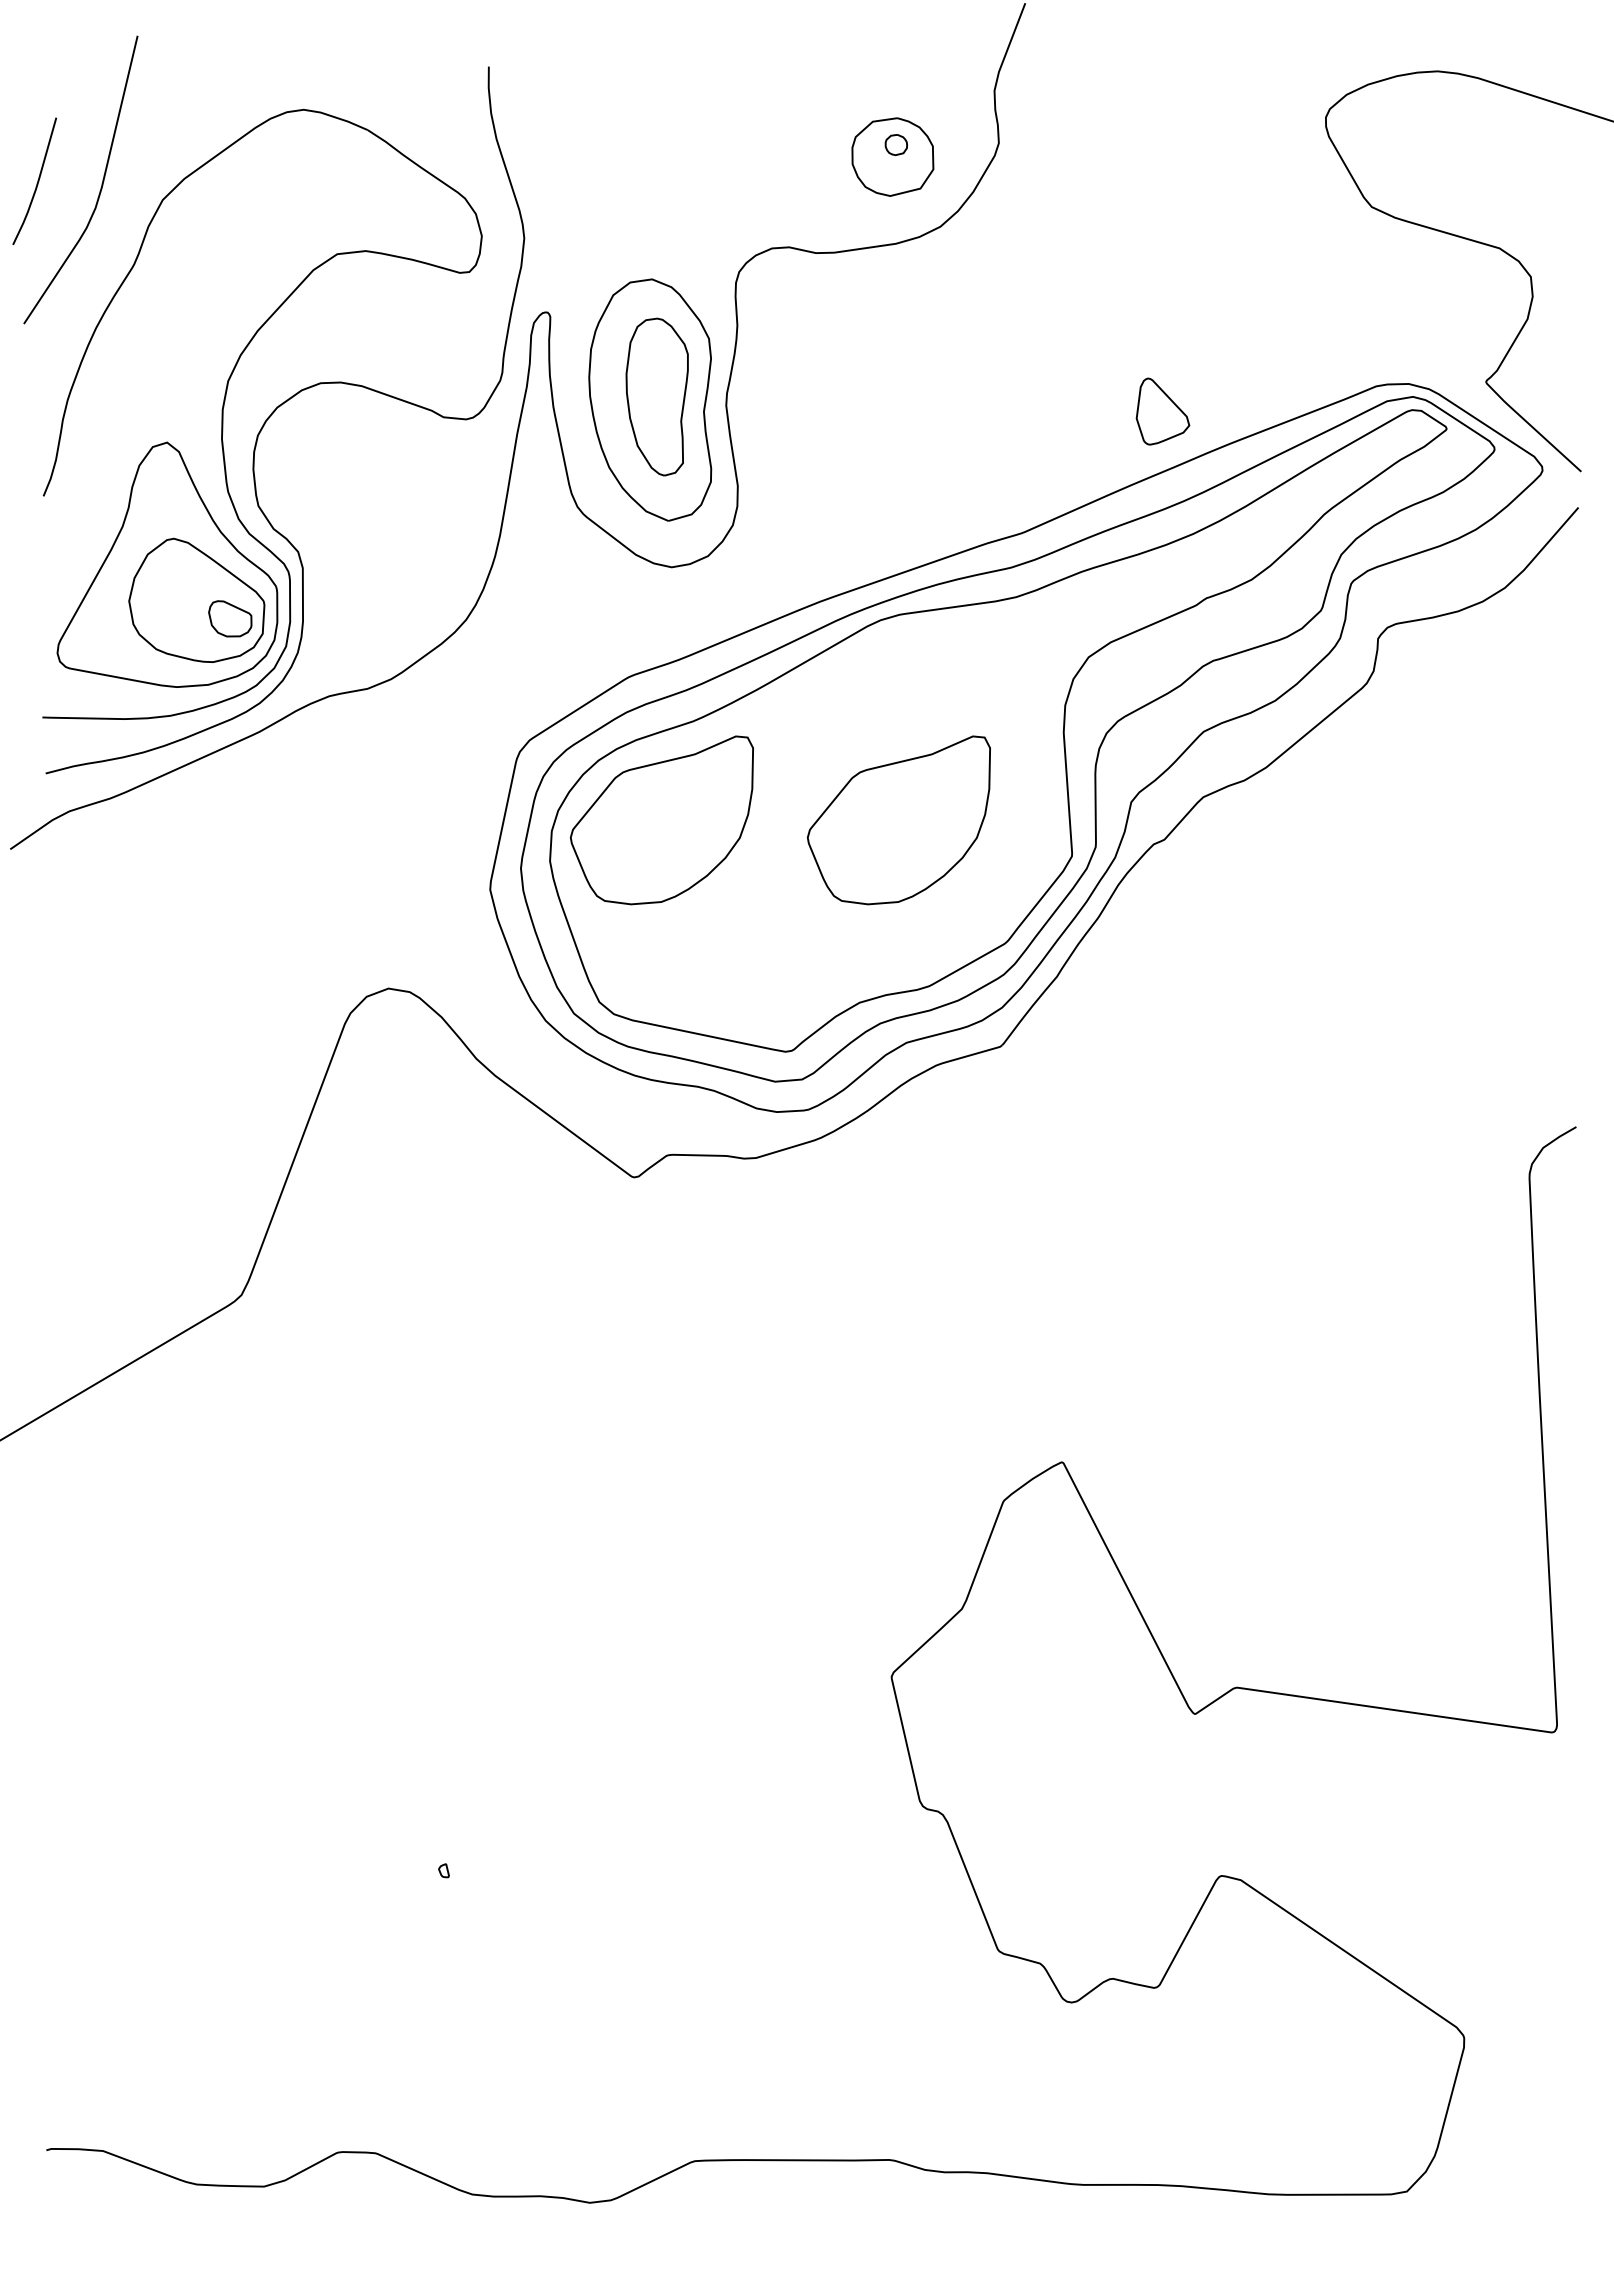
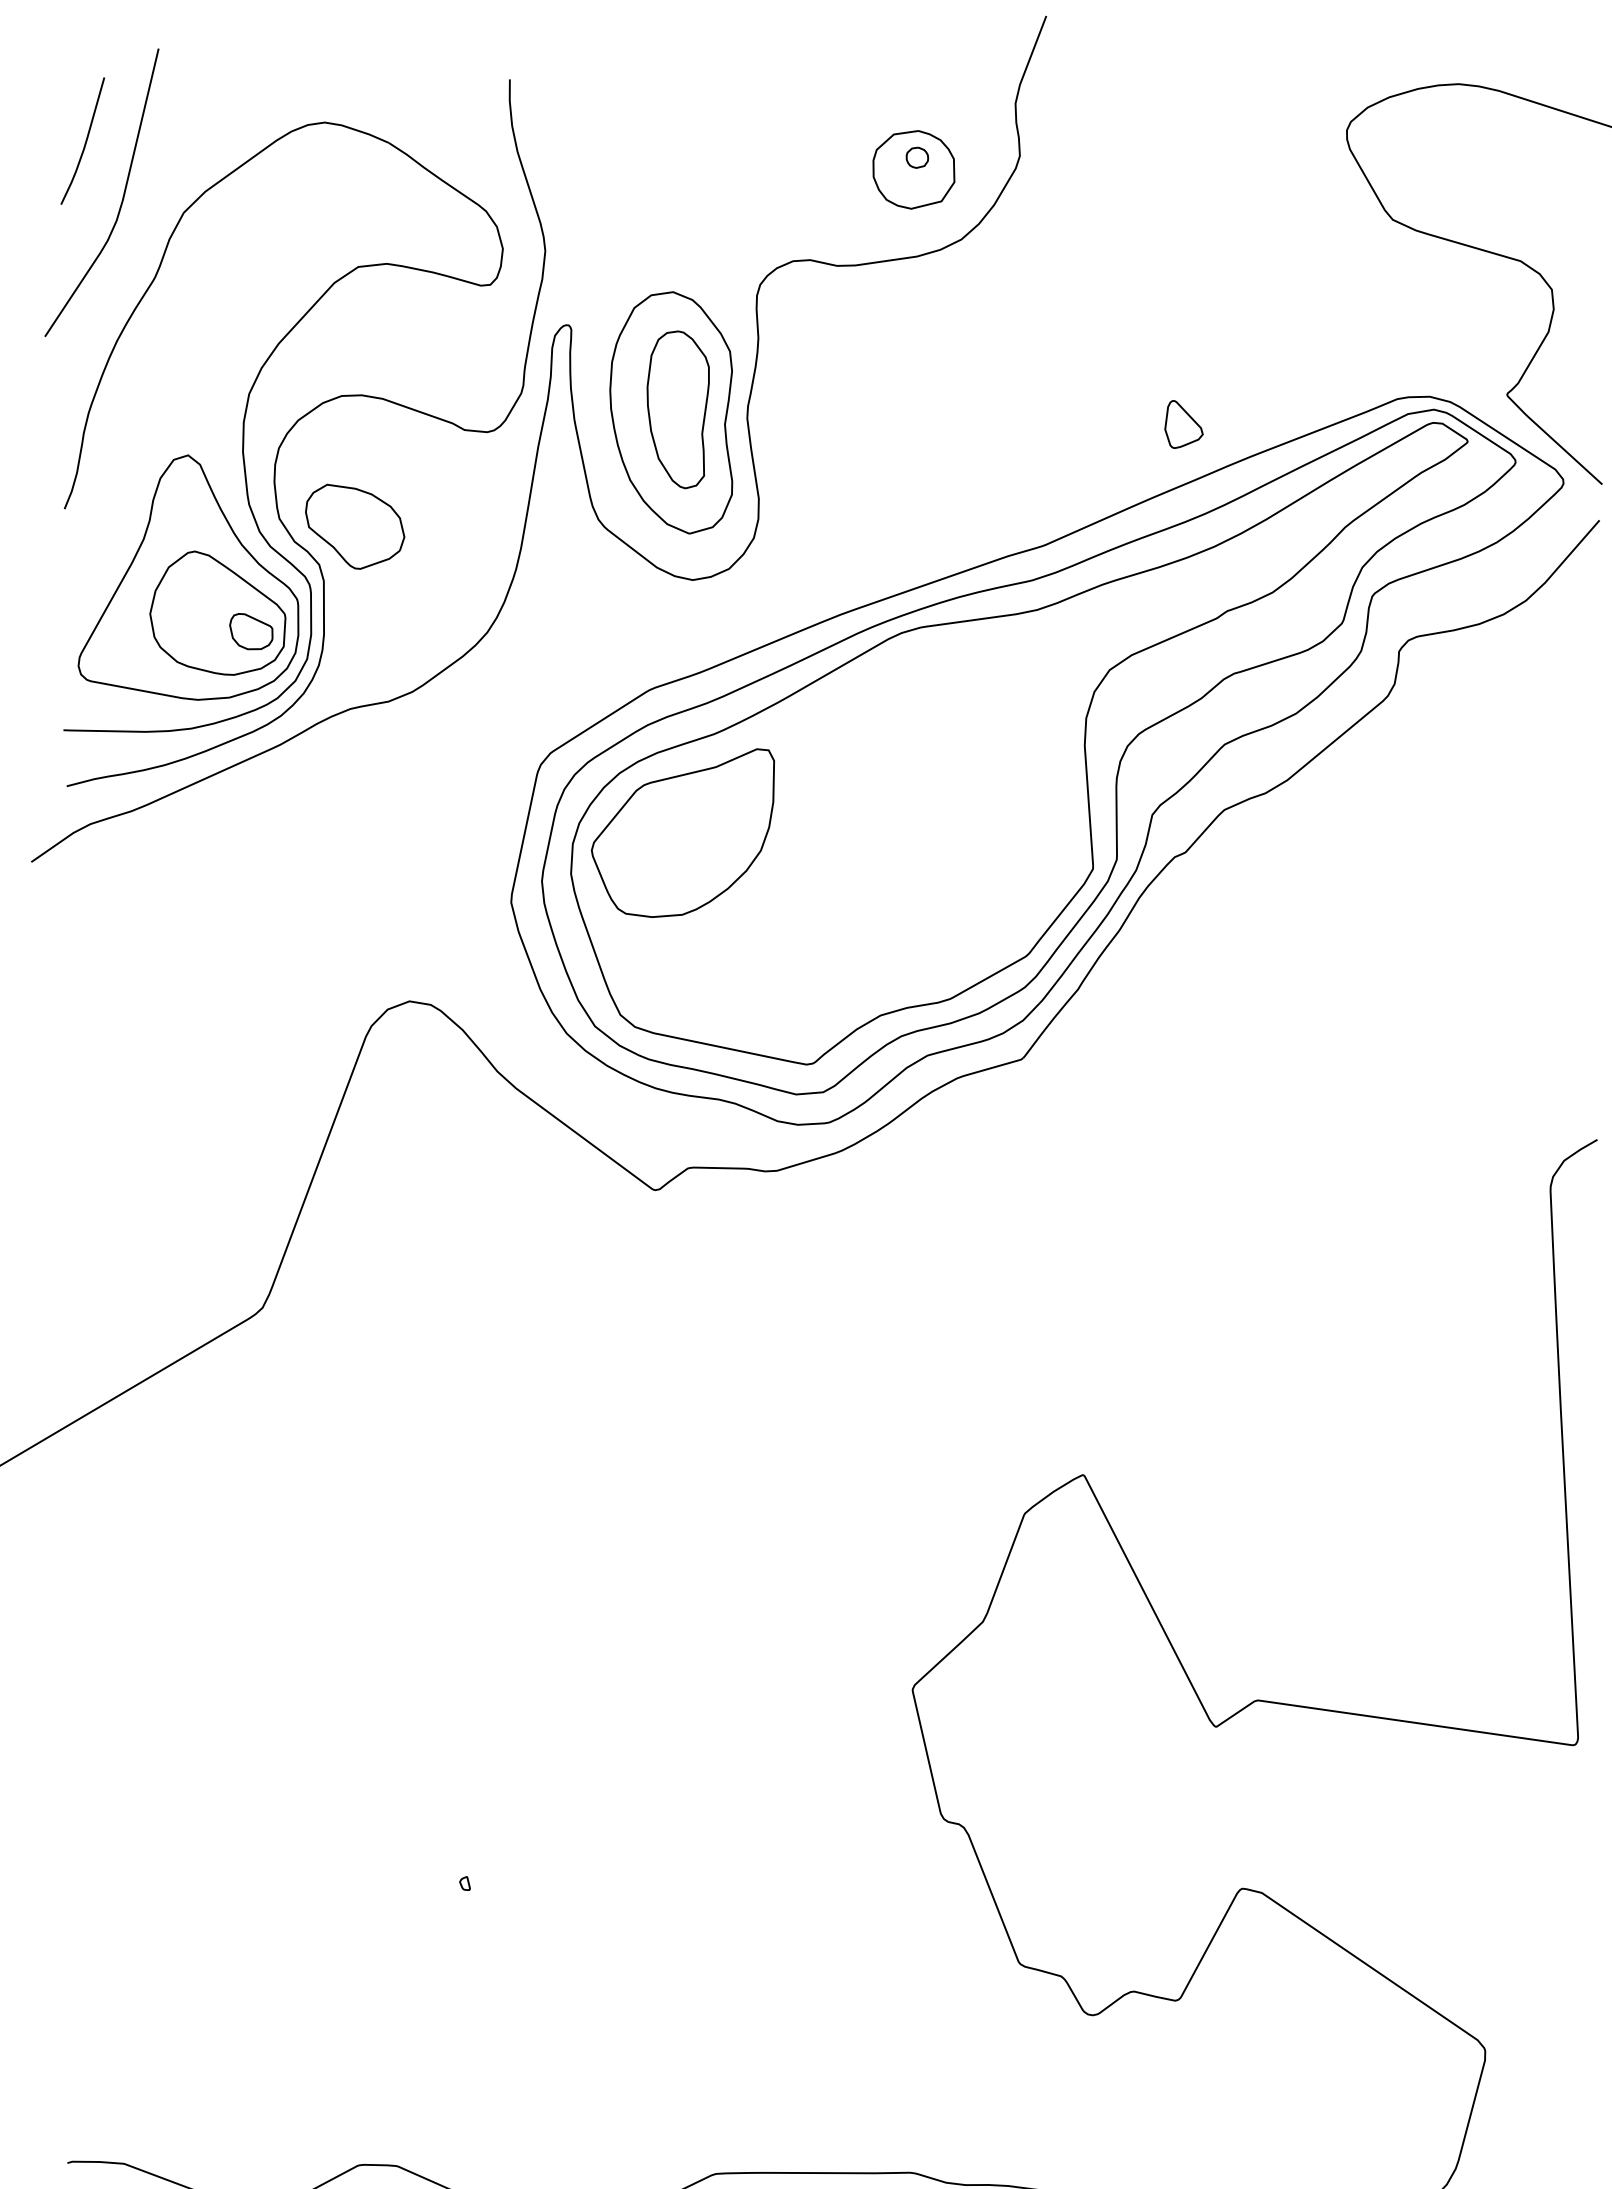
curve: (37, 180) -> (85, 140), moved
part: (1162, 411) -> (1183, 424), size x0.71
part: (334, 513) -> (355, 526), added
part: (898, 820) -> (919, 833), removed

